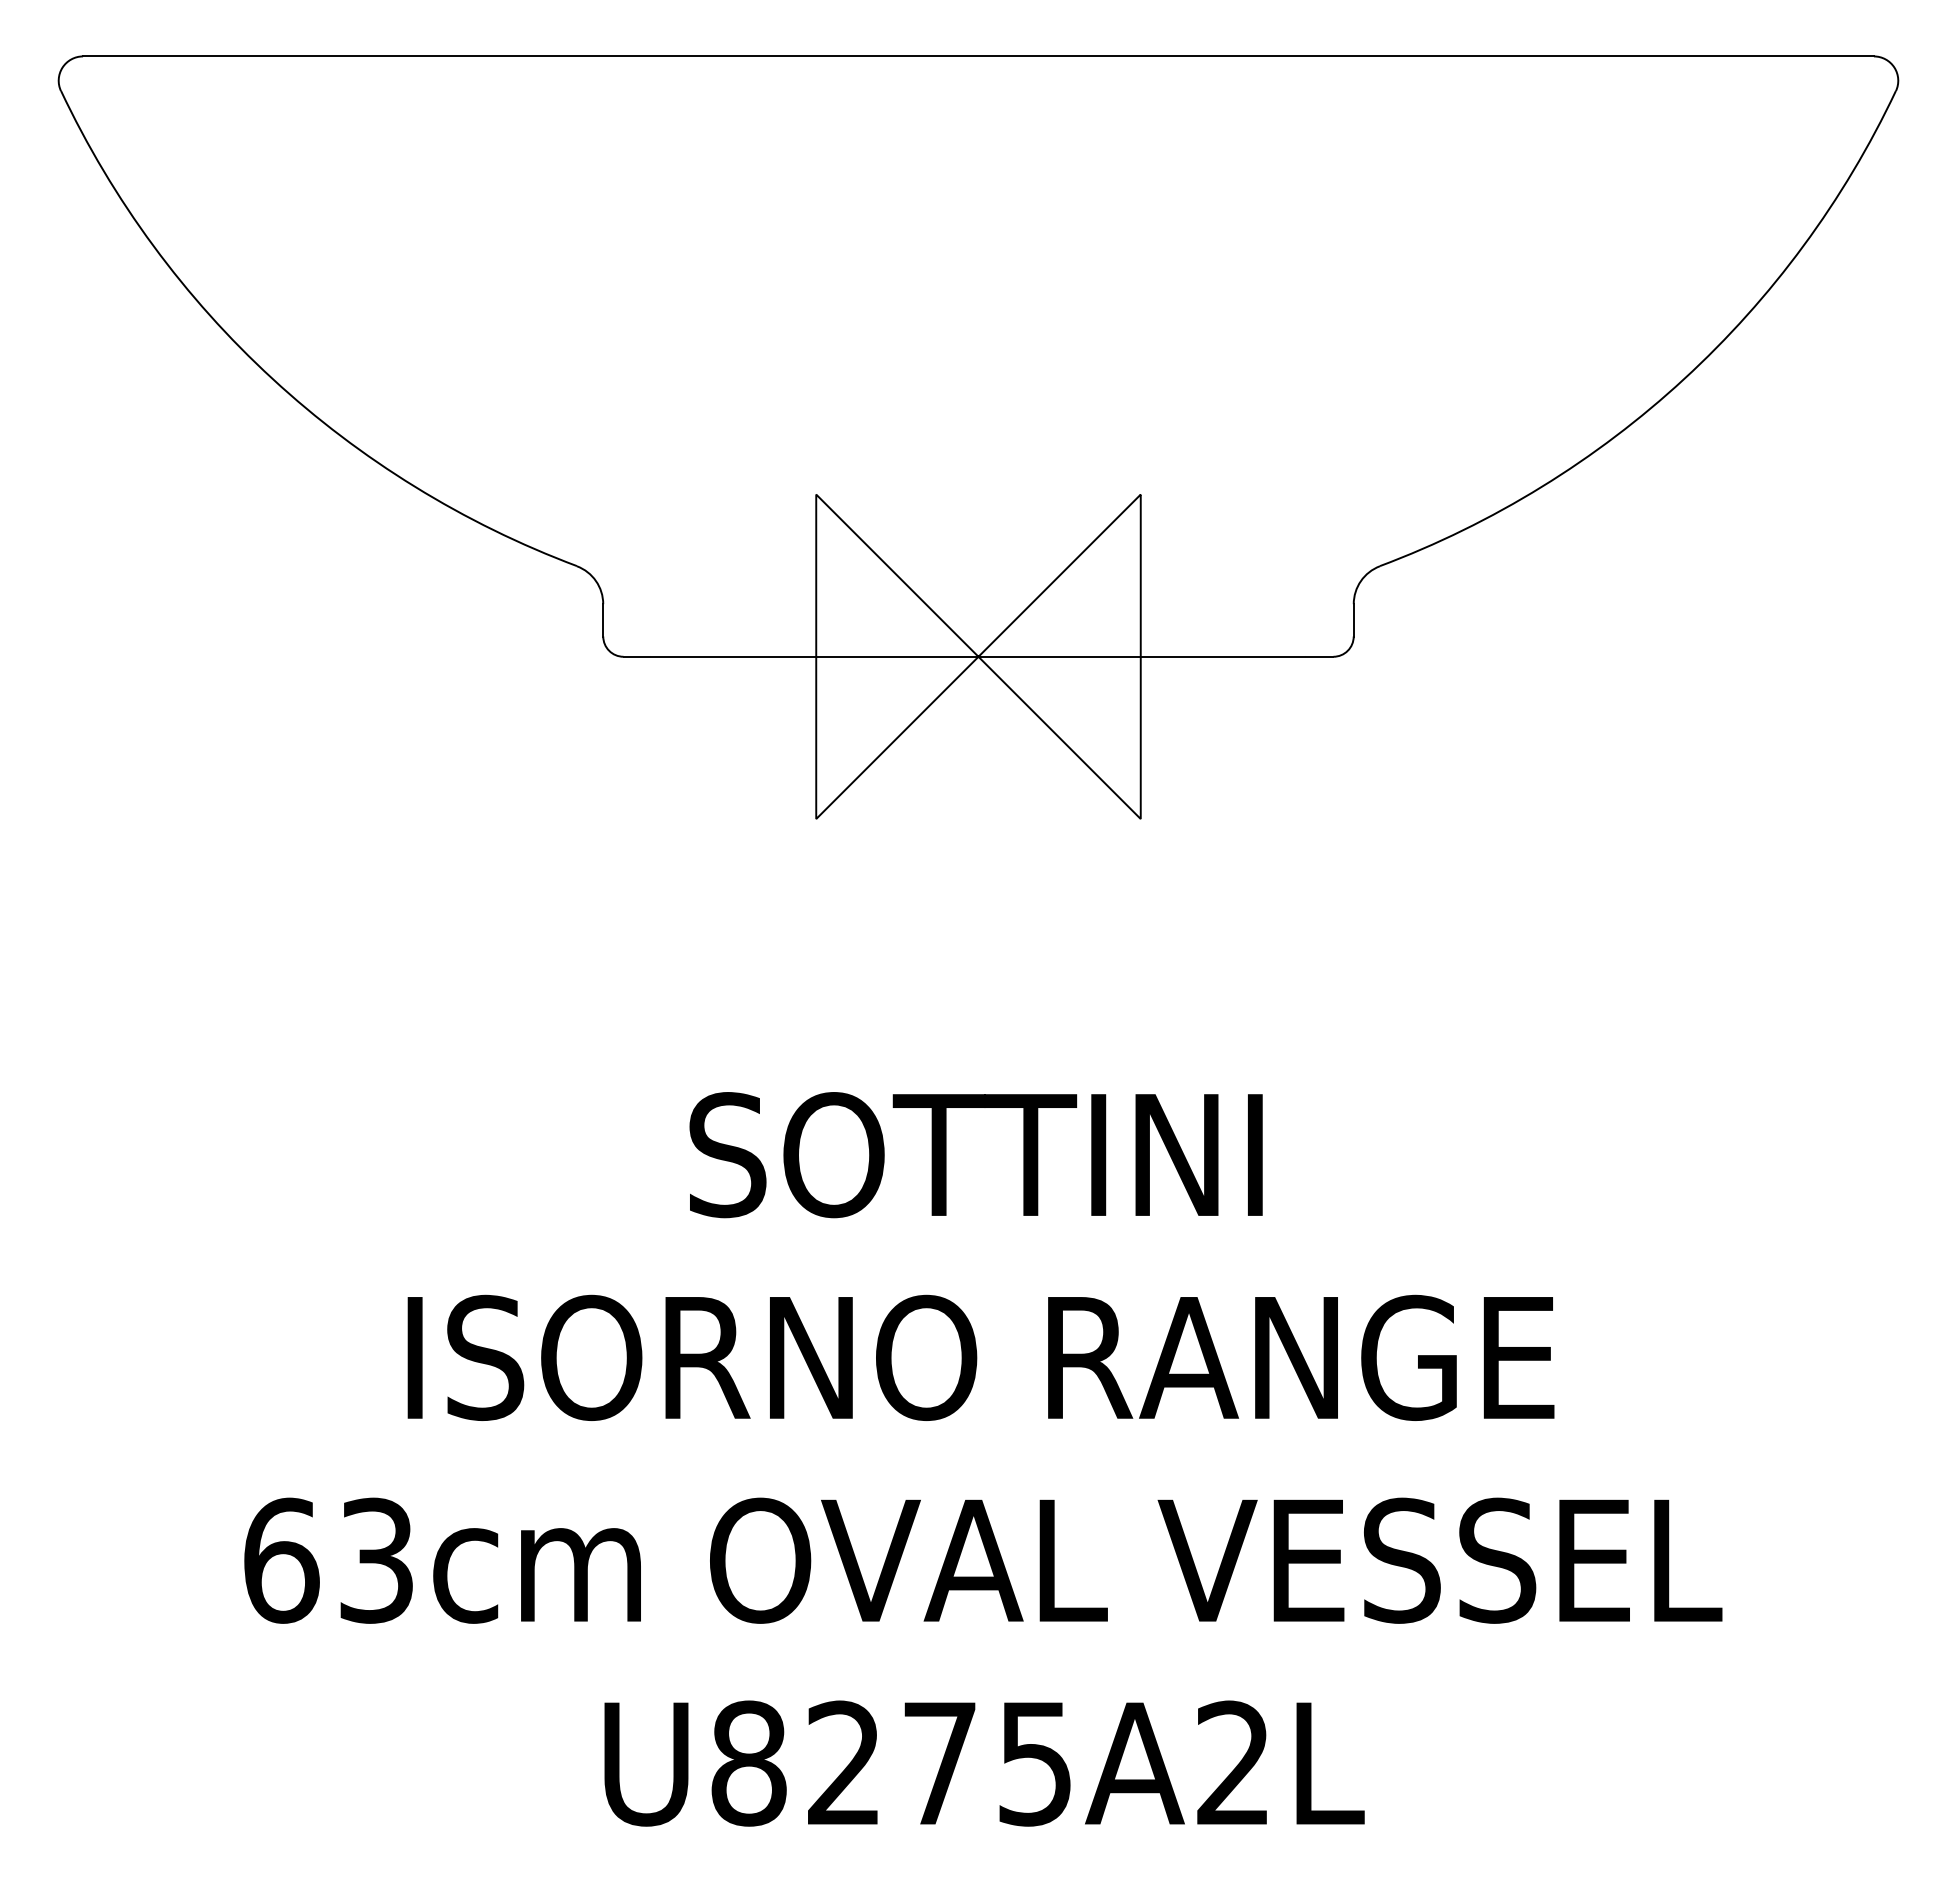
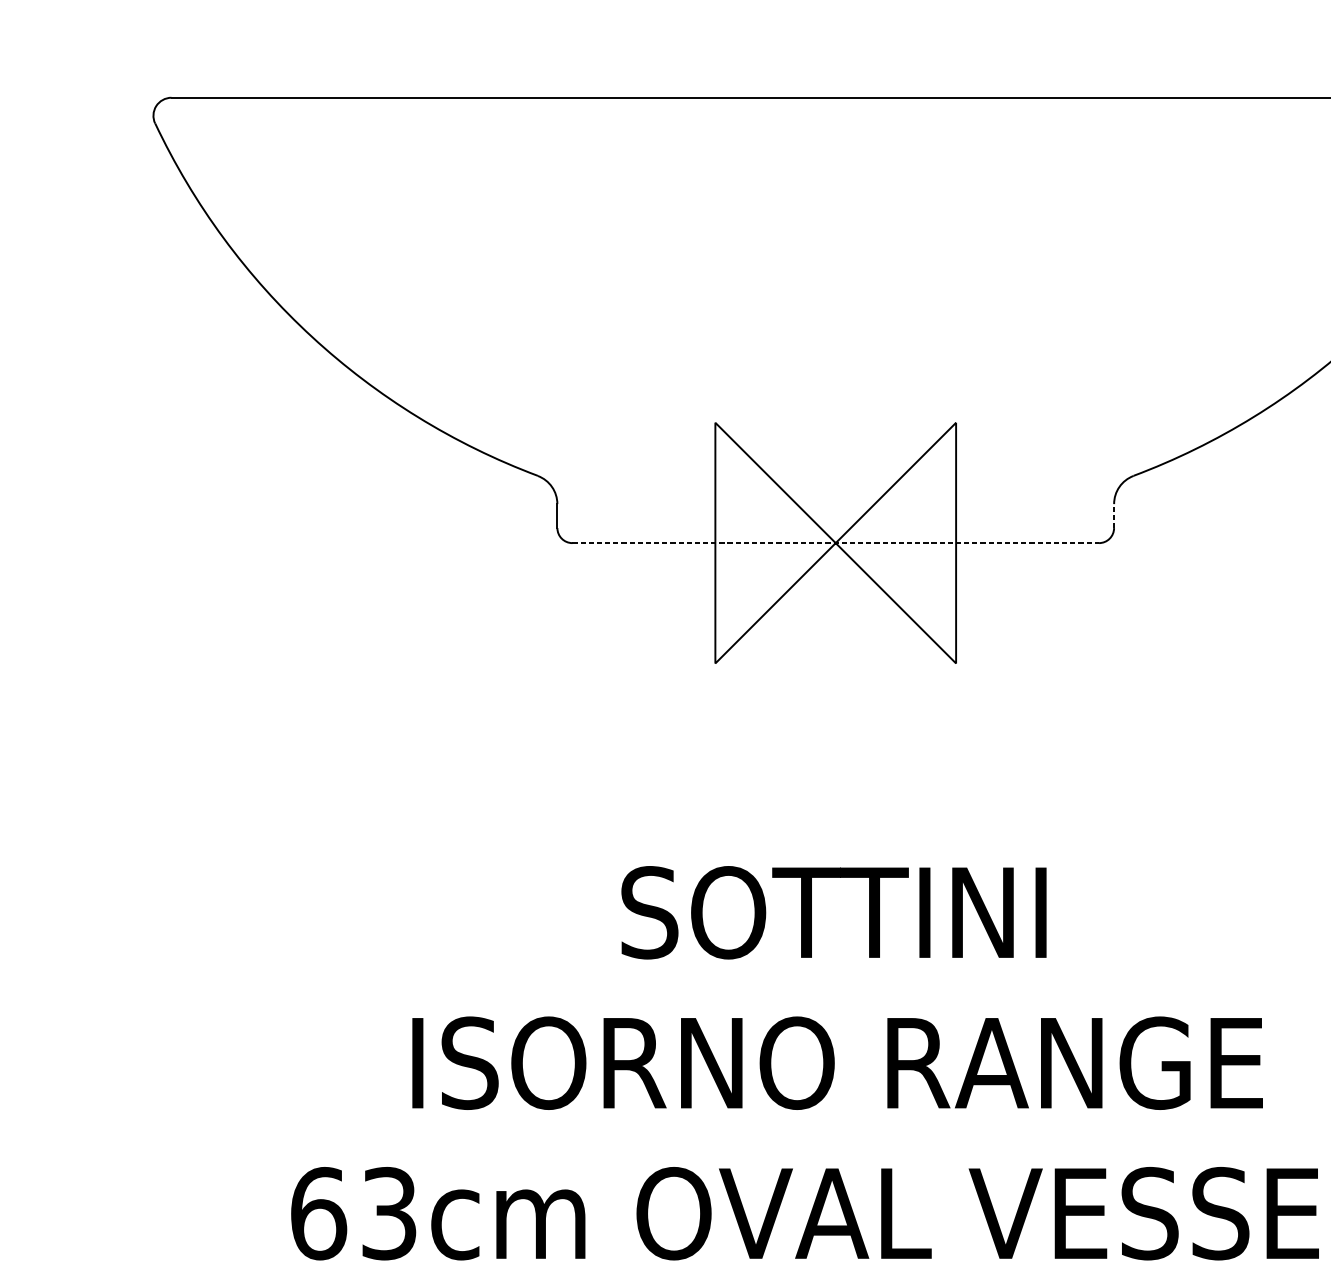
line: (1353, 619) -> (1113, 515), solid -> dashed
line: (978, 656) -> (835, 542), solid -> dashed

